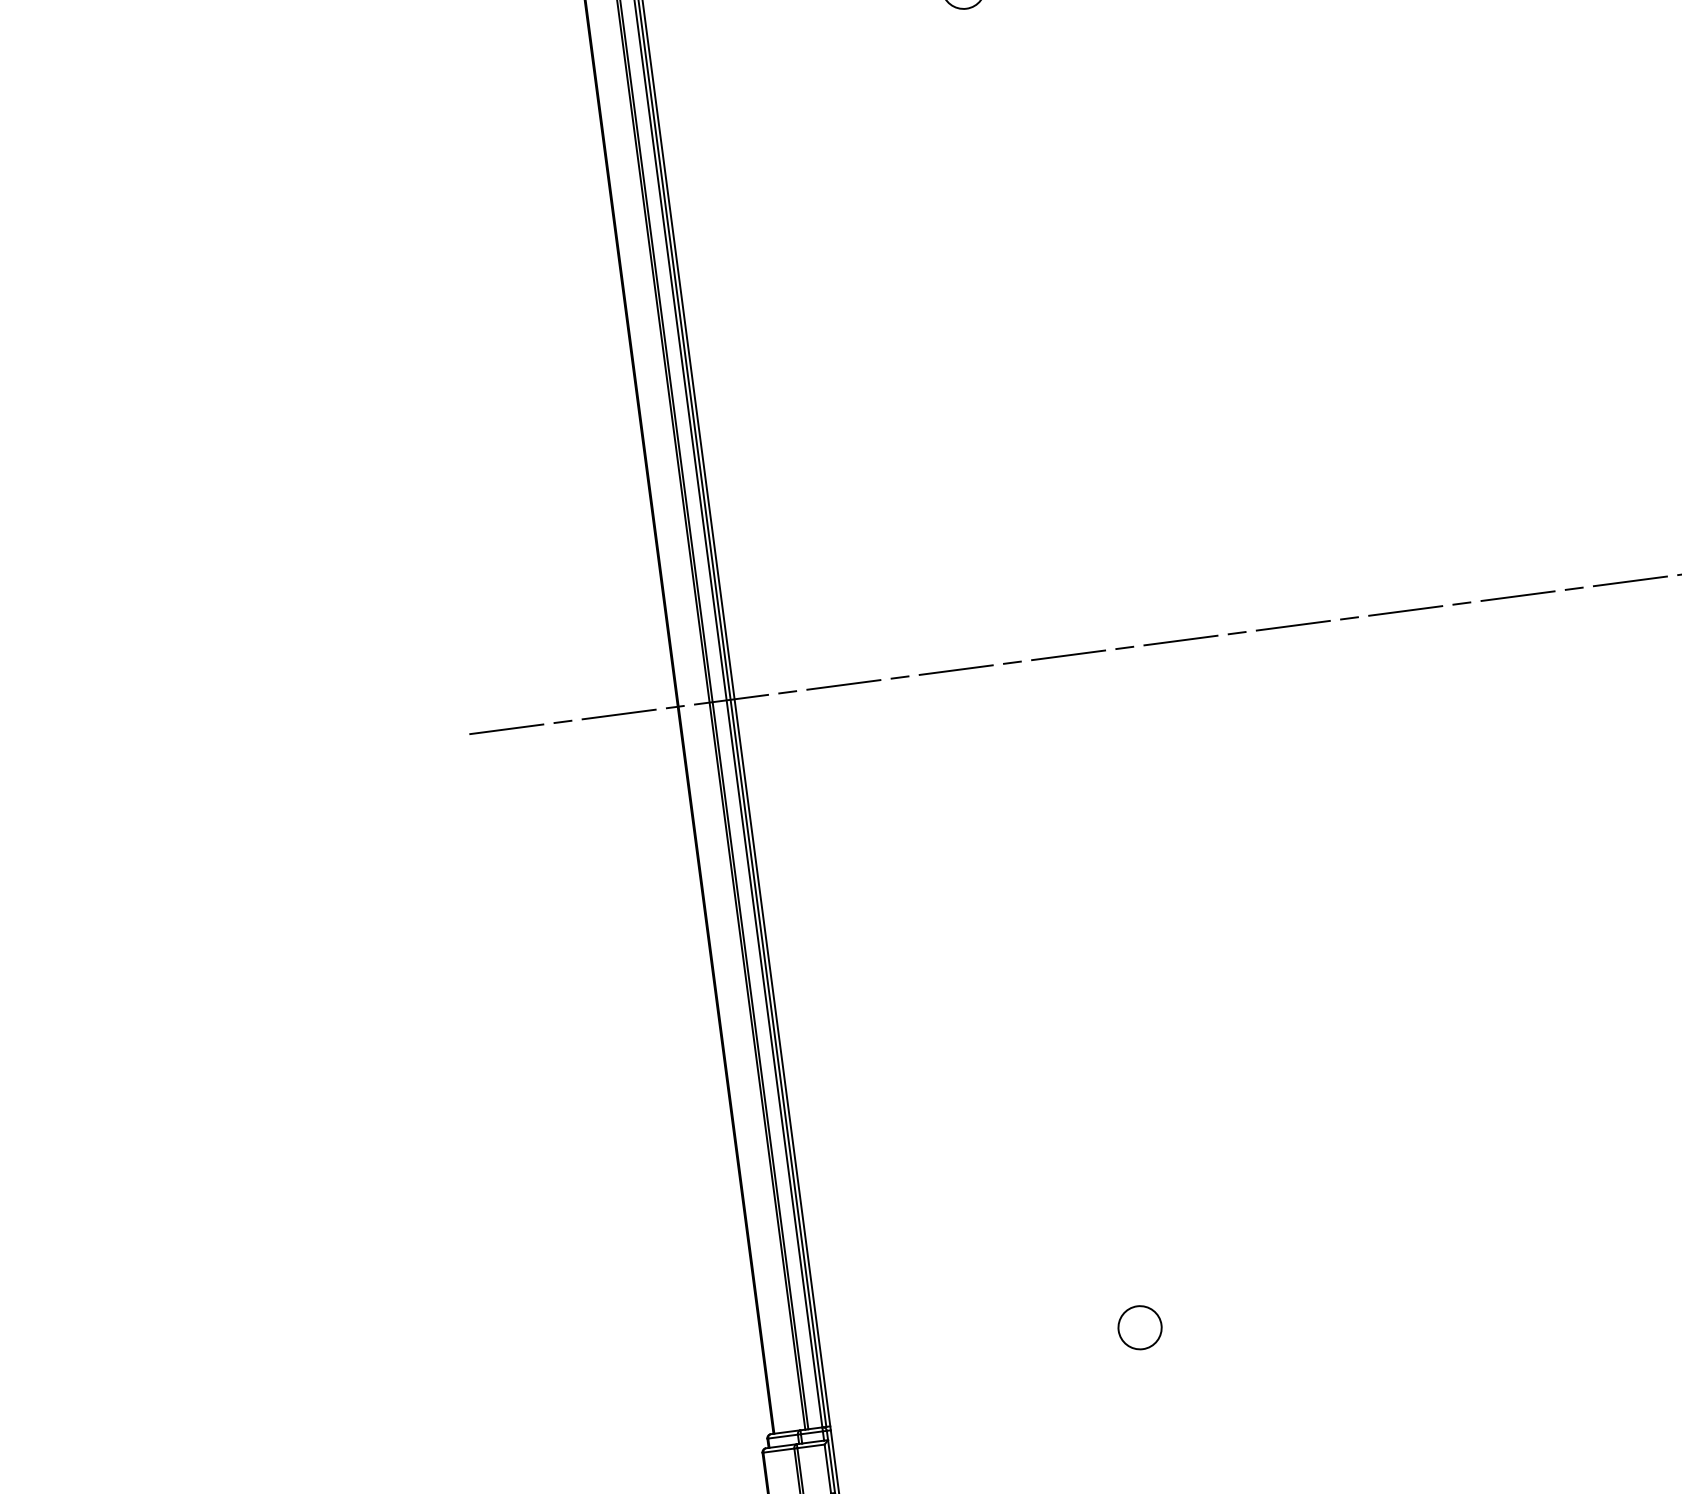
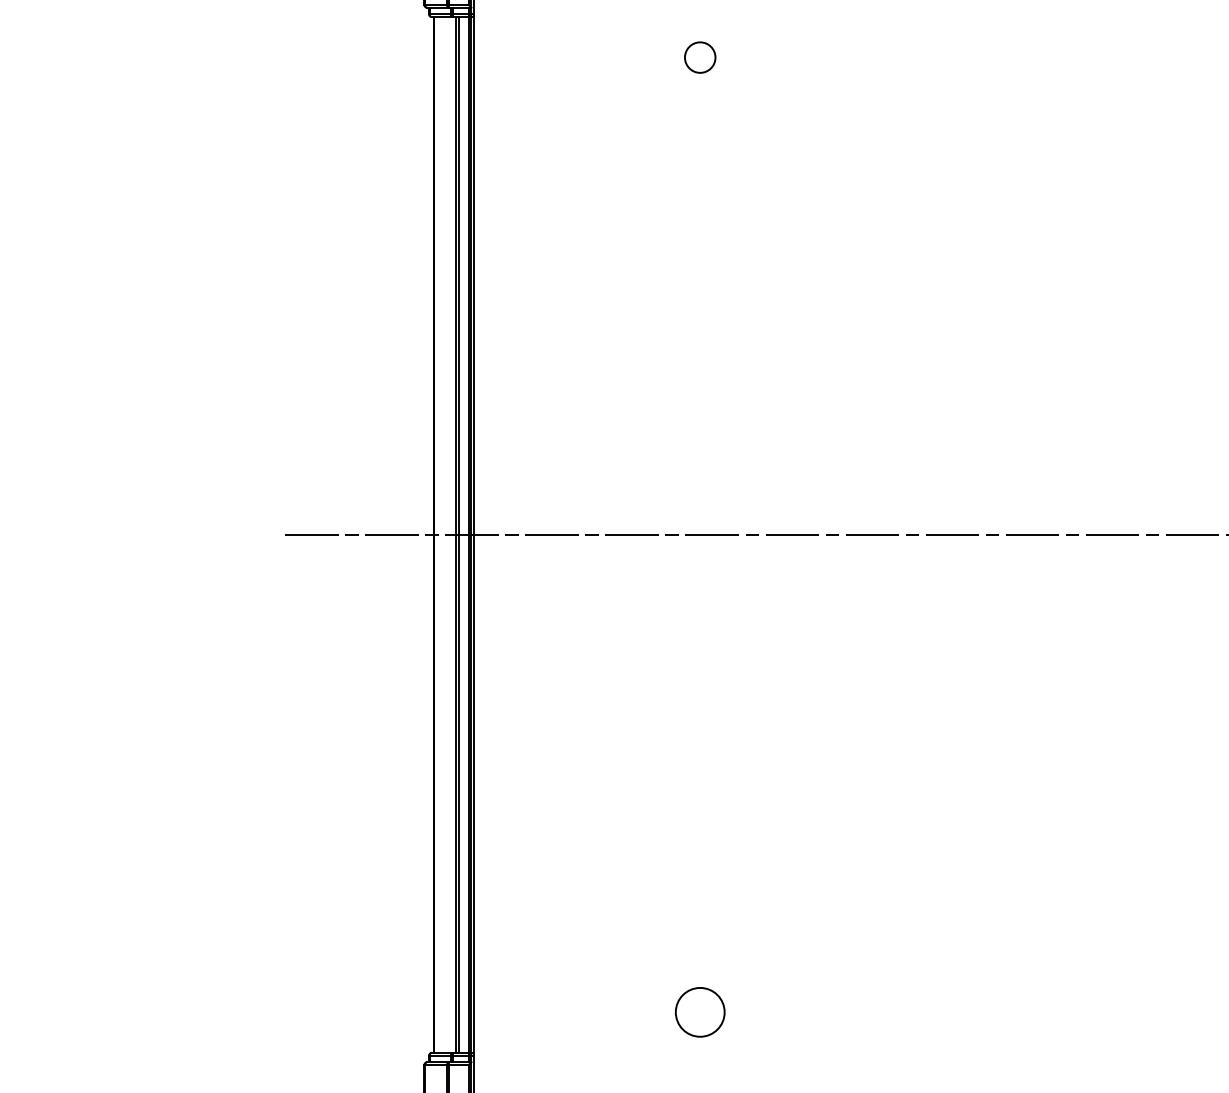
circle: (1139, 1328) -> (699, 1012), size x1.6

